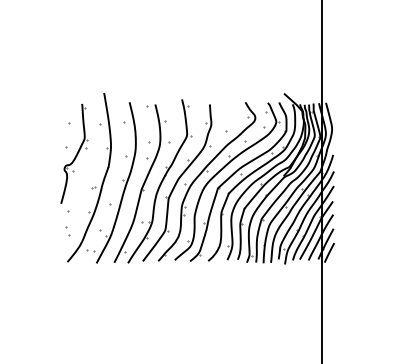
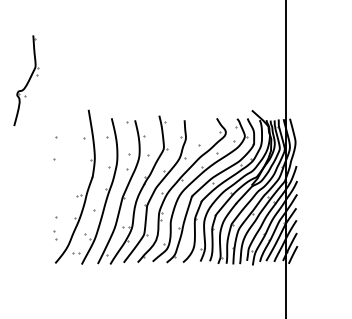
part: (74, 153) -> (26, 80), moved

